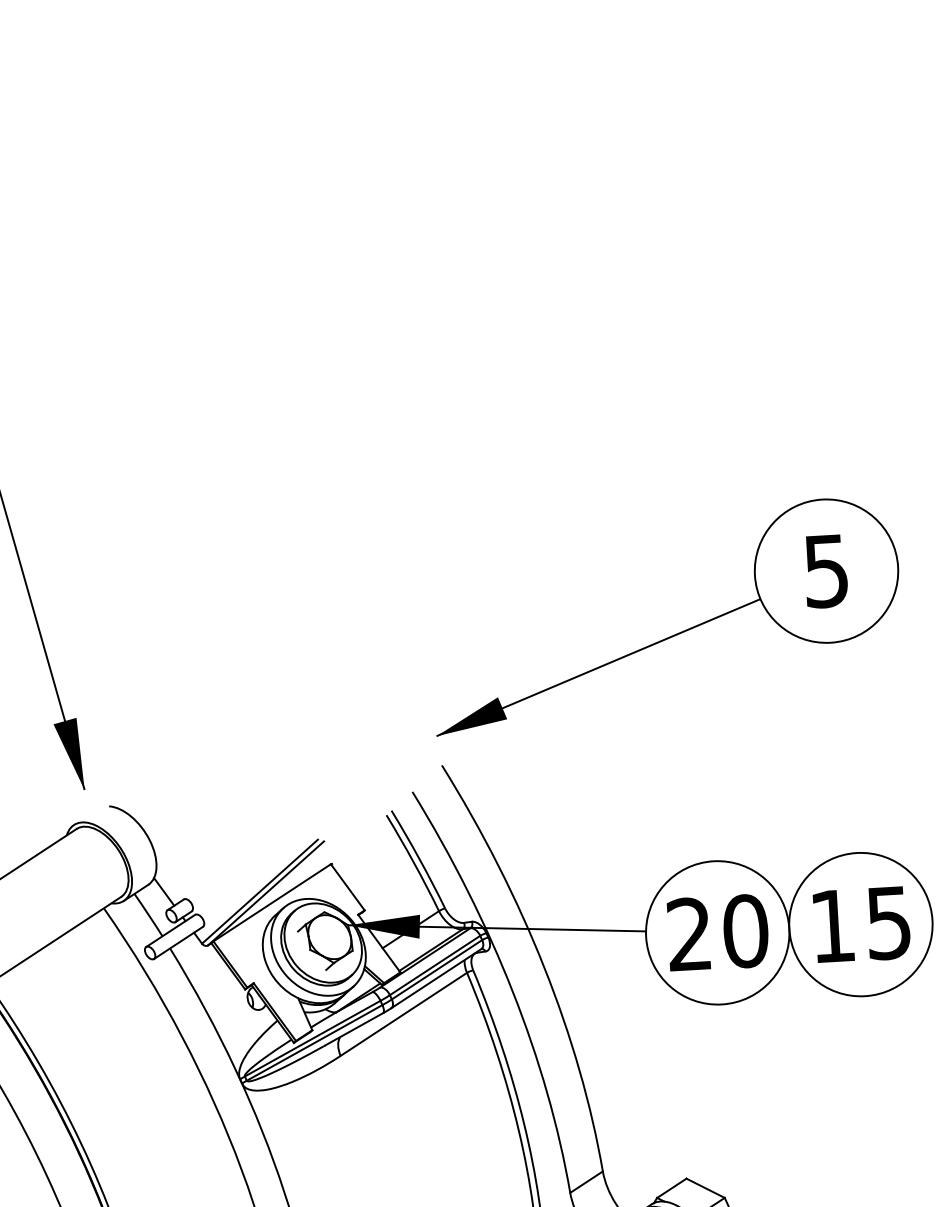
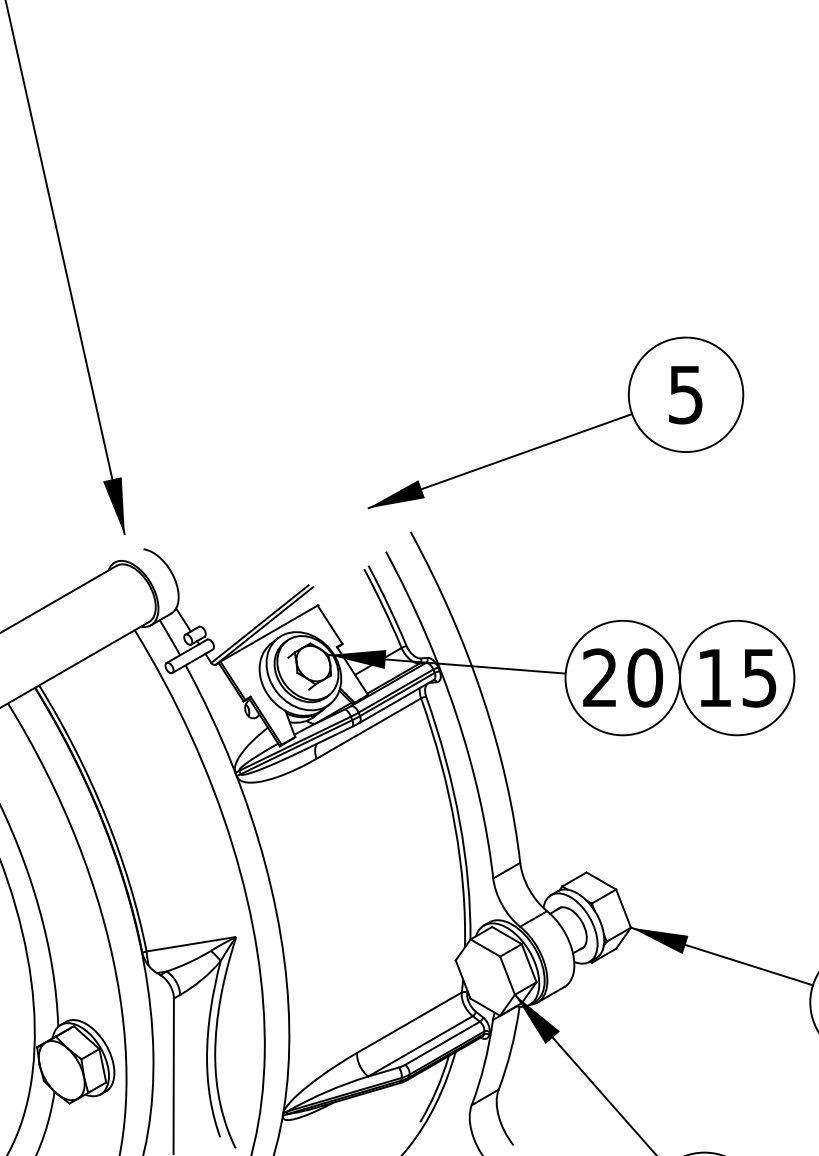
part: (672, 634) -> (560, 438), moved

